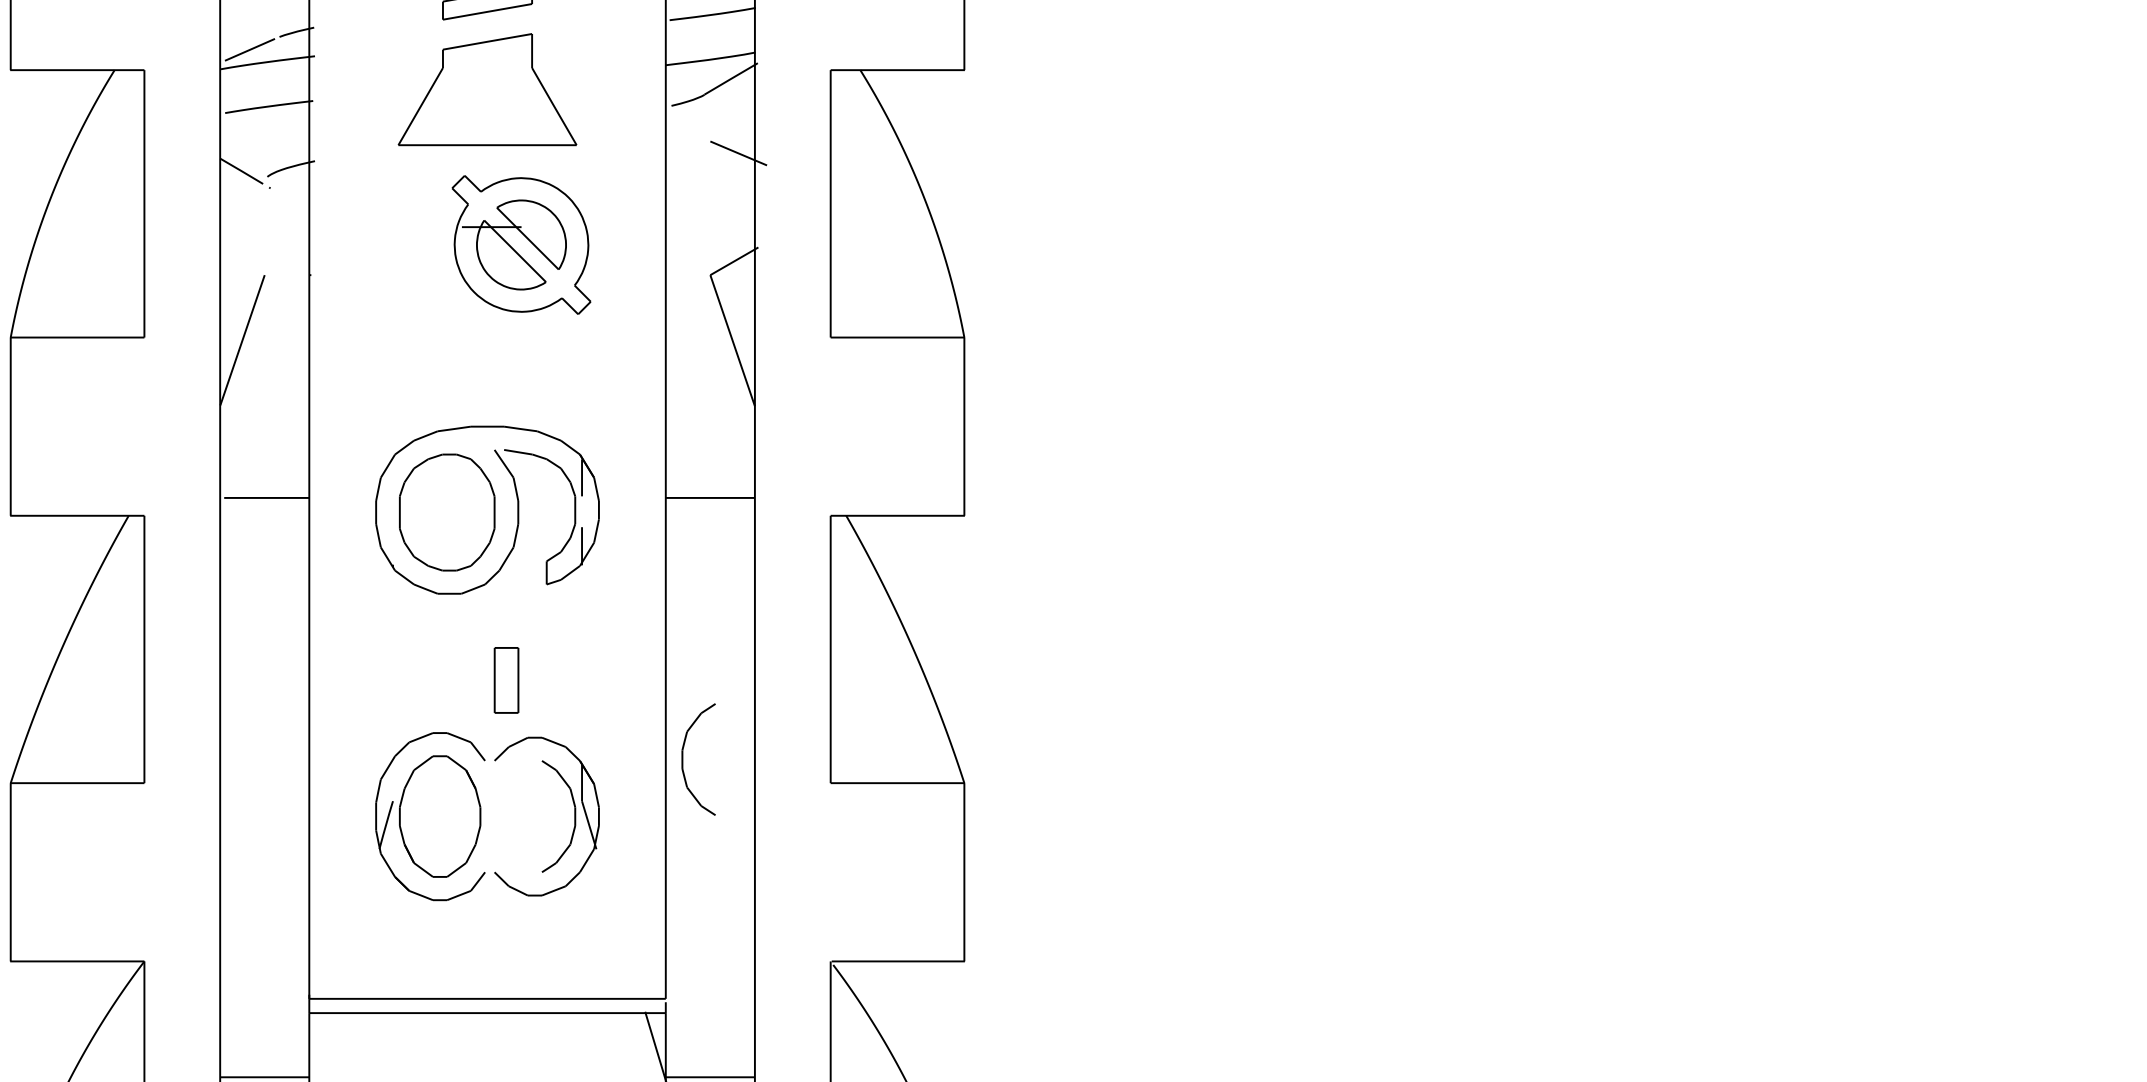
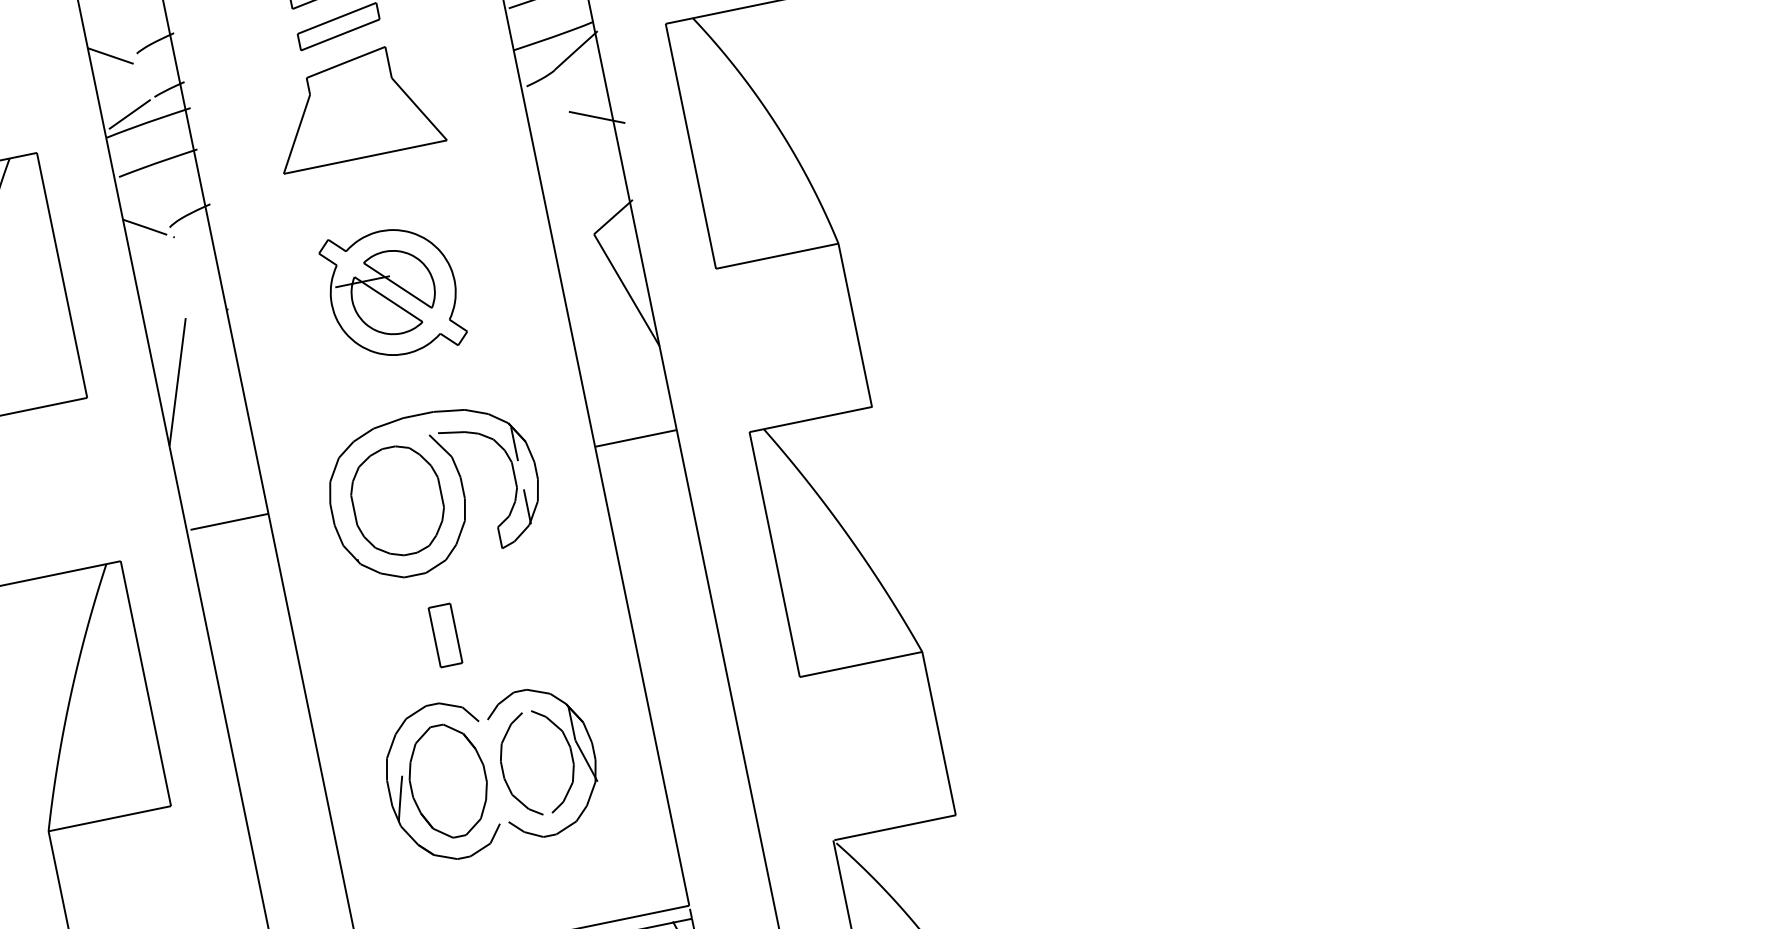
part: (521, 244) -> (393, 292), moved
part: (506, 680) -> (445, 635), moved
part: (683, 759) -> (503, 769), moved

